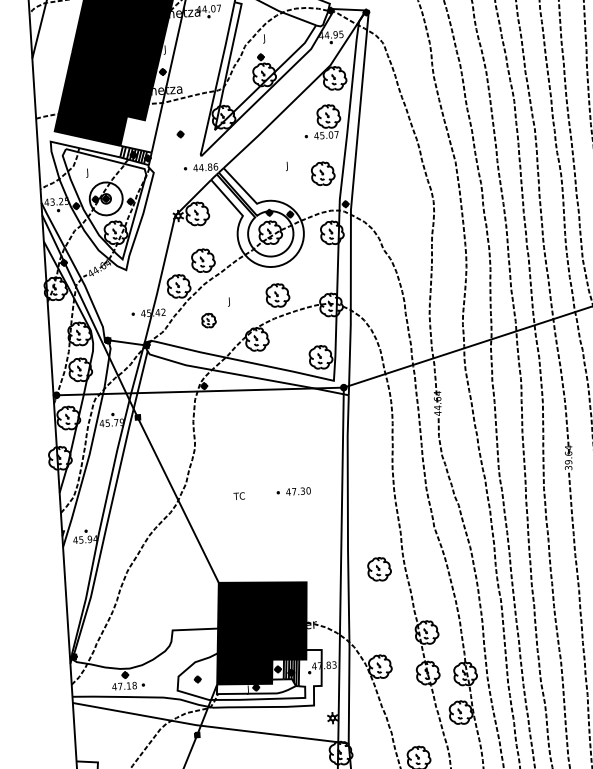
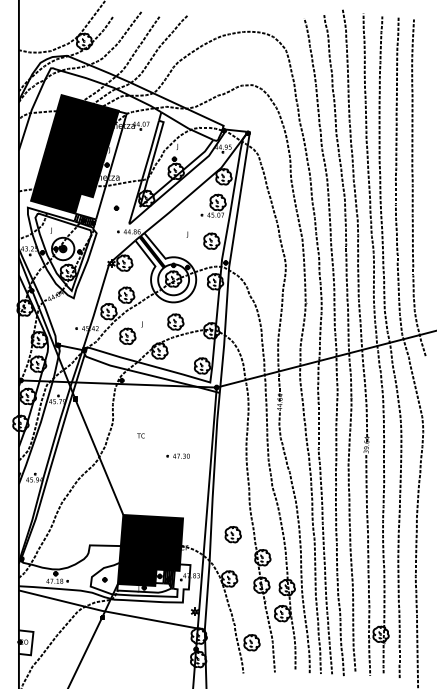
part: (208, 319) -> (127, 335), size x1.67
text: (238, 495) -> (140, 435), moved
part: (378, 569) -> (232, 534), moved

